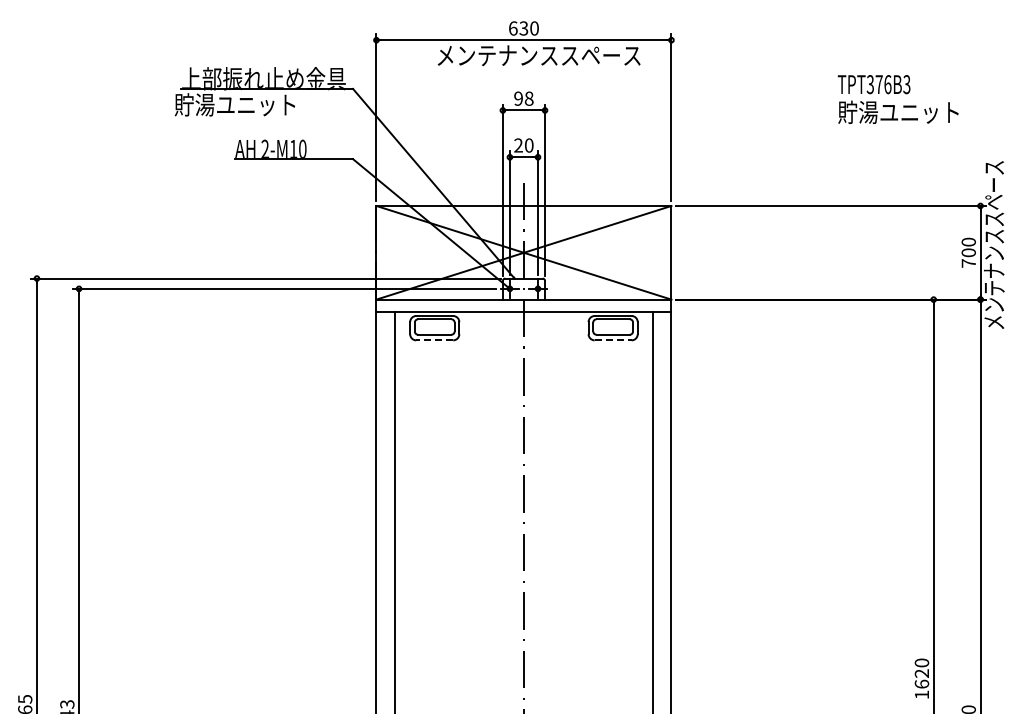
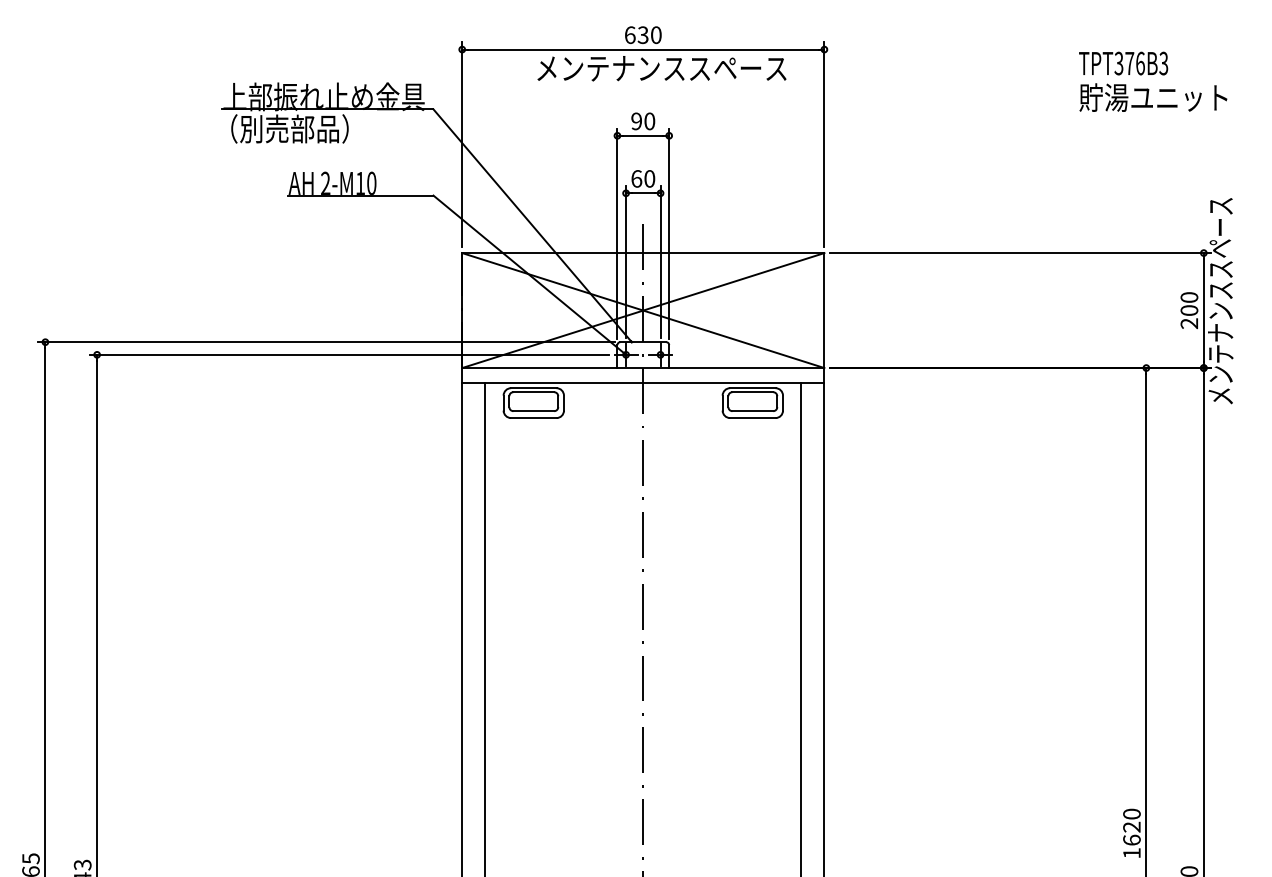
text: (528, 98) -> (648, 121), 98 -> 90
text: (897, 99) -> (1152, 81), moved
text: (234, 104) -> (287, 128), 貯湯ユニット -> （別売部品）
text: (518, 145) -> (636, 178), 20 -> 60
text: (968, 263) -> (1189, 323), 700 -> 200
line: (434, 340) -> (533, 418), dashed -> solid
line: (613, 340) -> (753, 418), dashed -> solid

